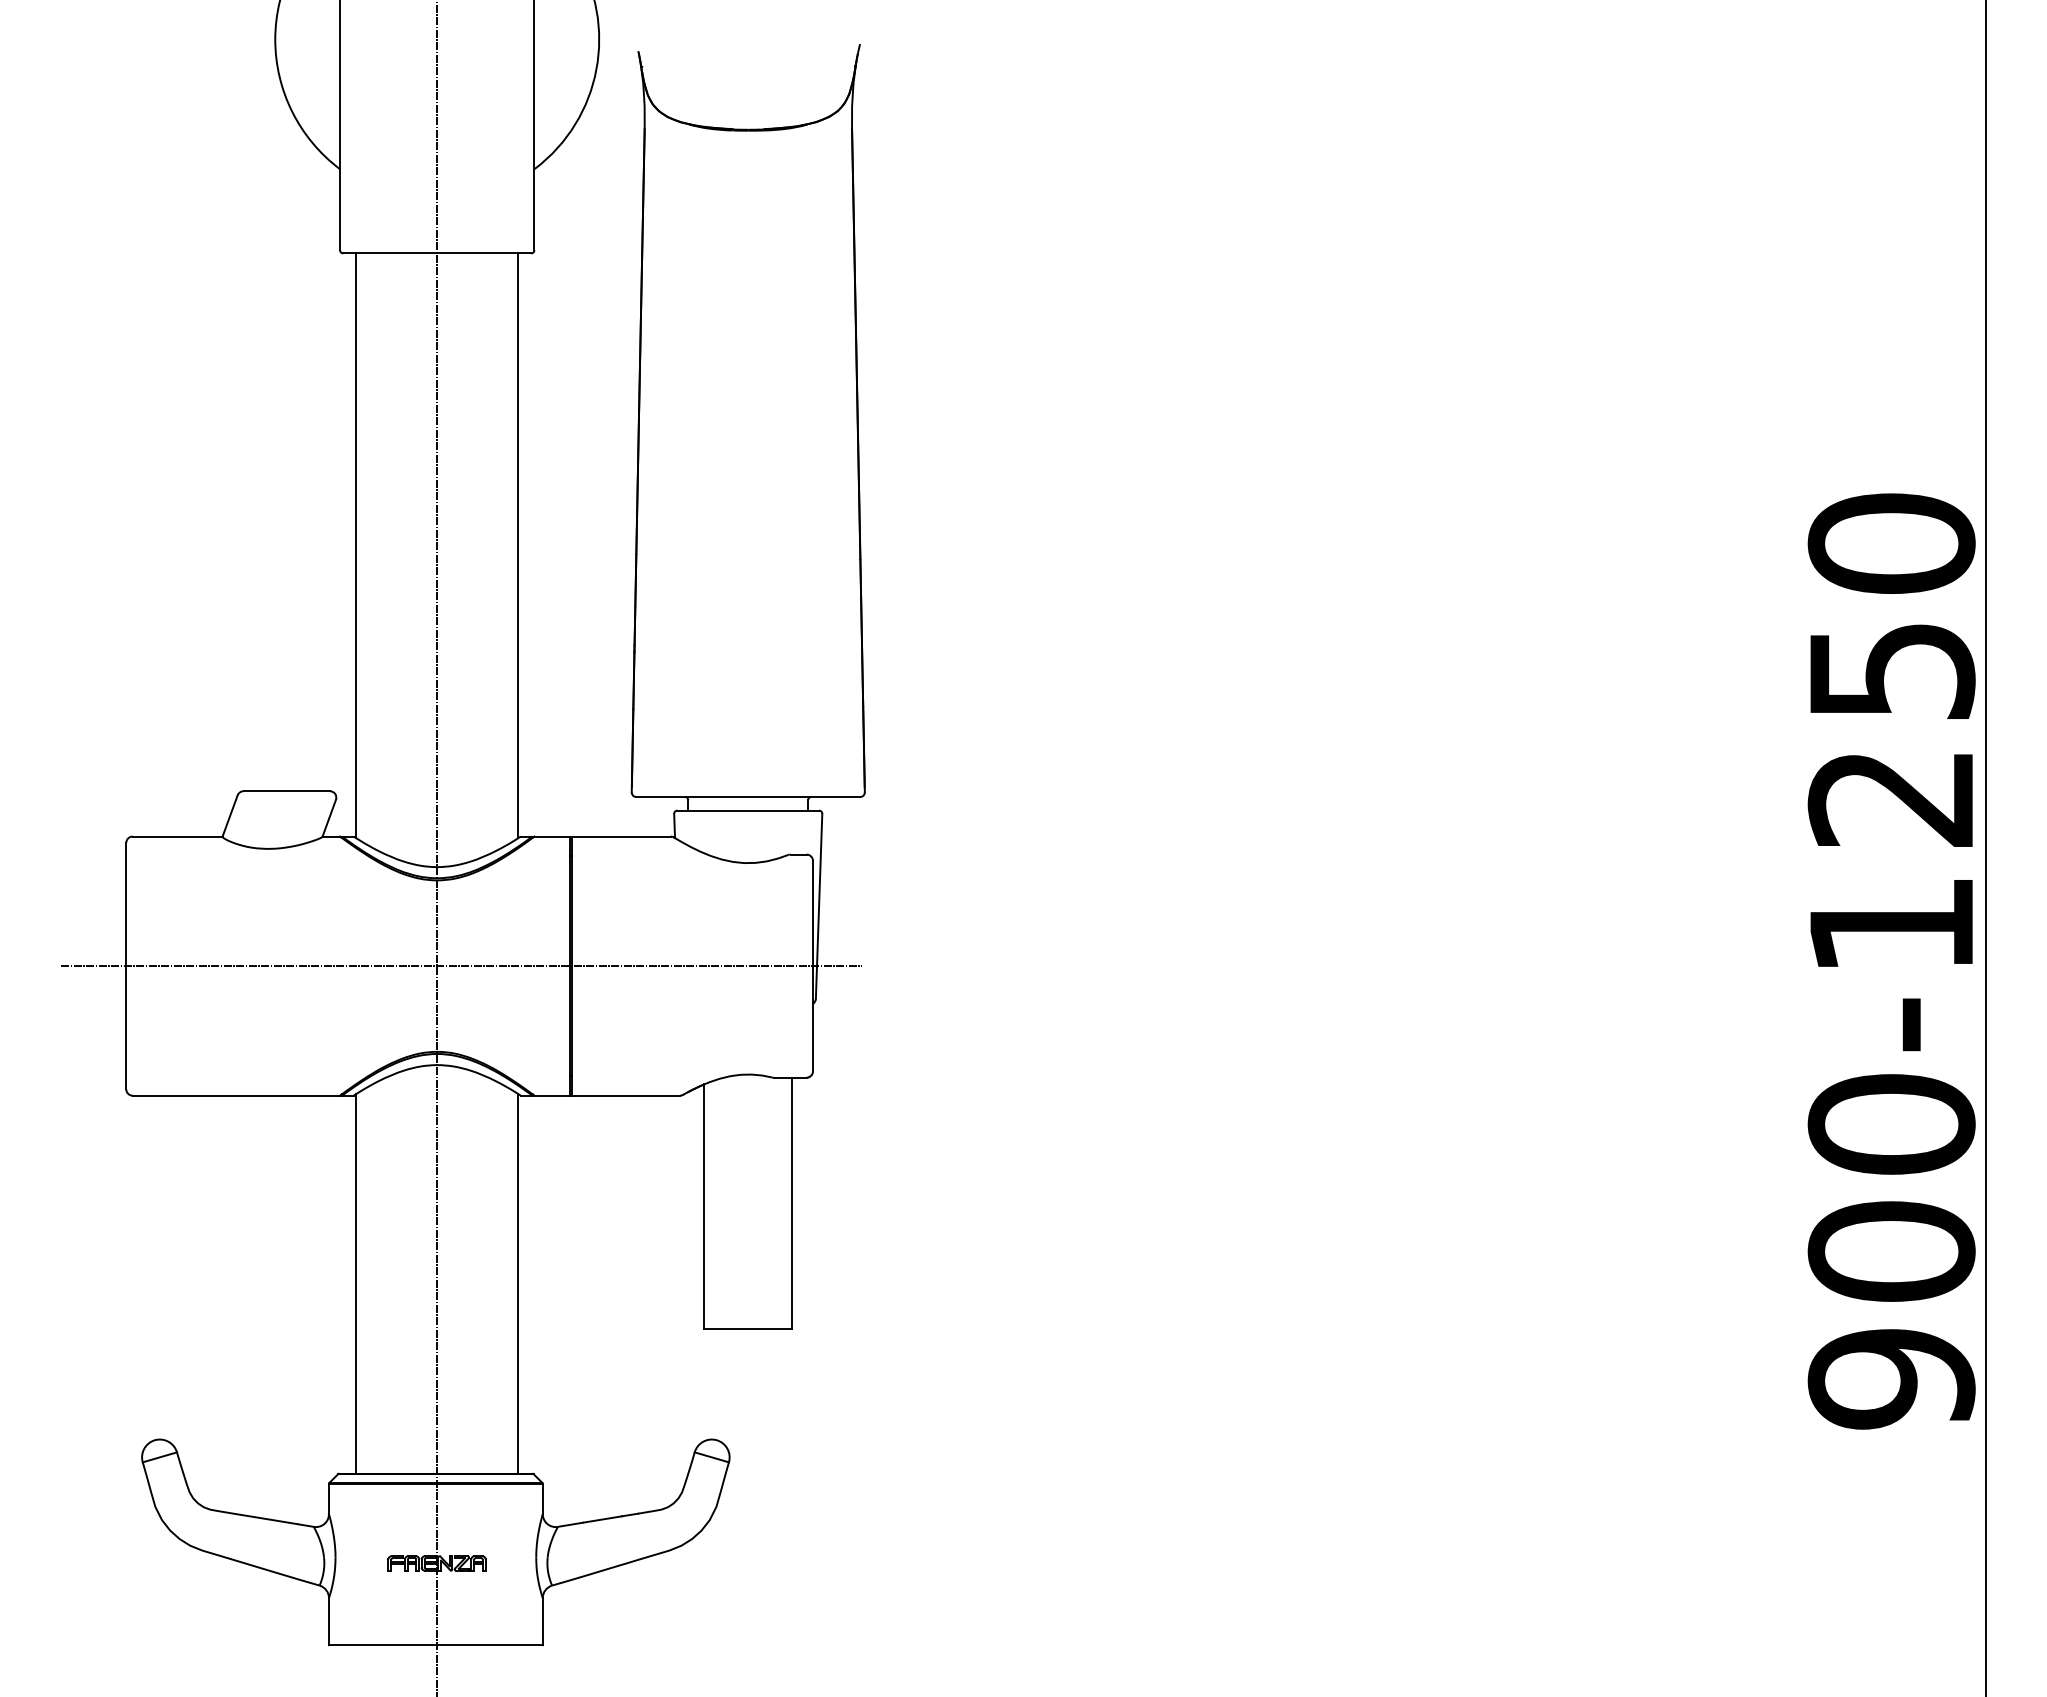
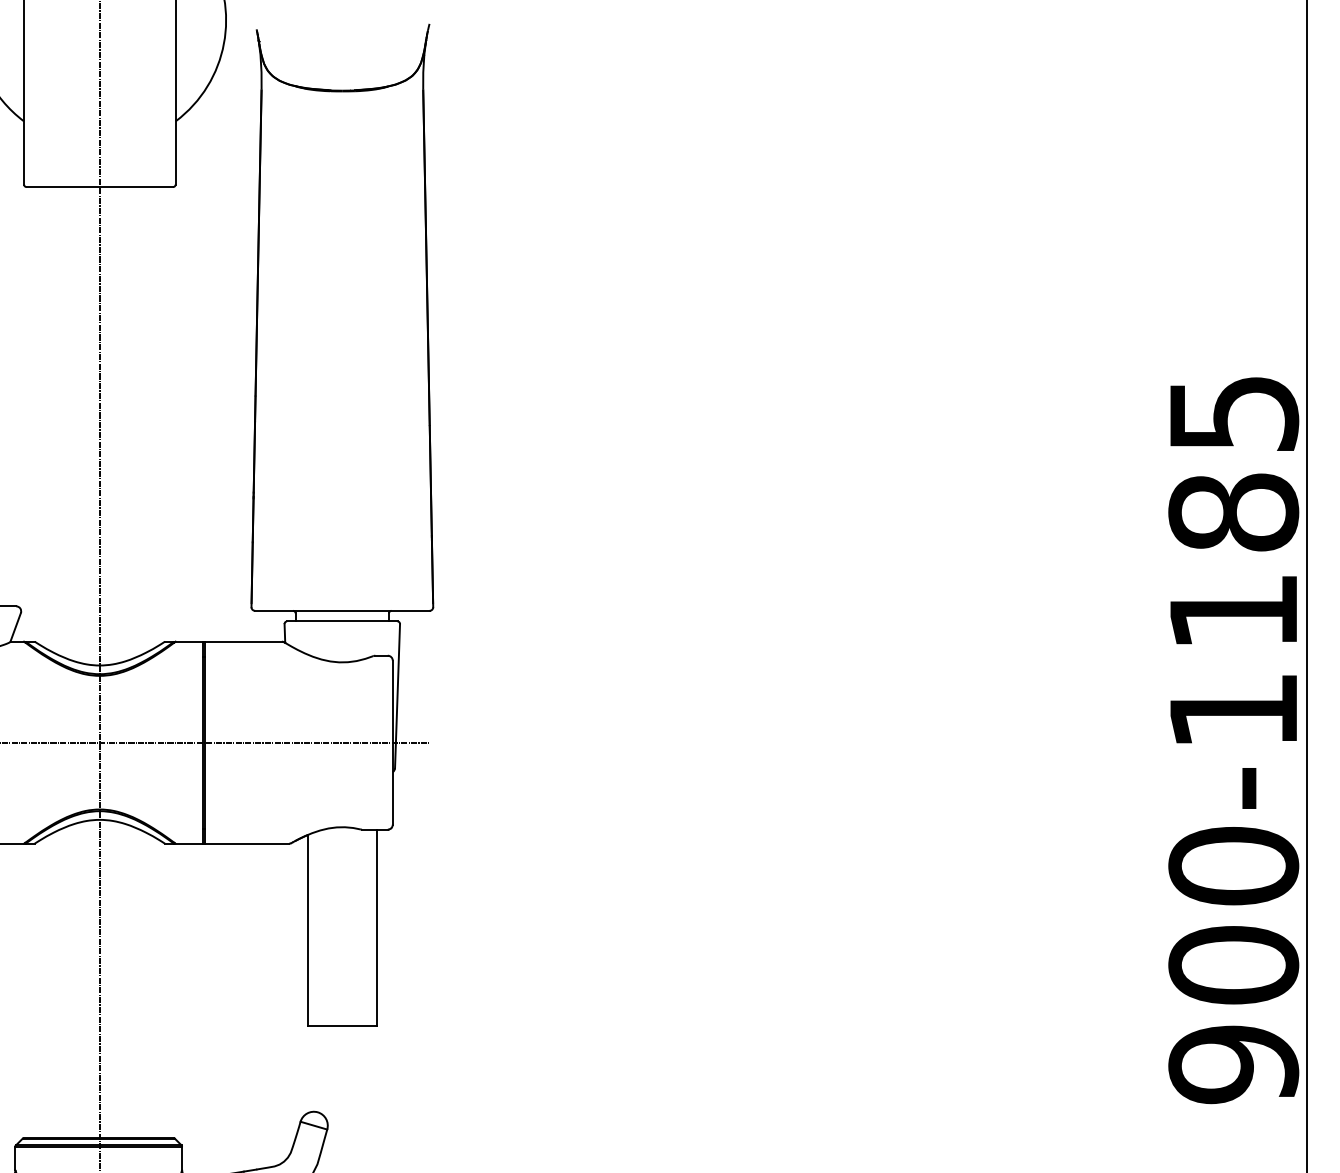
line: (356, 545) -> (36, 414), removed
line: (518, 545) -> (163, 414), removed
text: (1891, 669) -> (1233, 511), 900-1250 -> 900-1185
line: (356, 1284) -> (36, 990), removed
line: (518, 1284) -> (163, 990), removed

